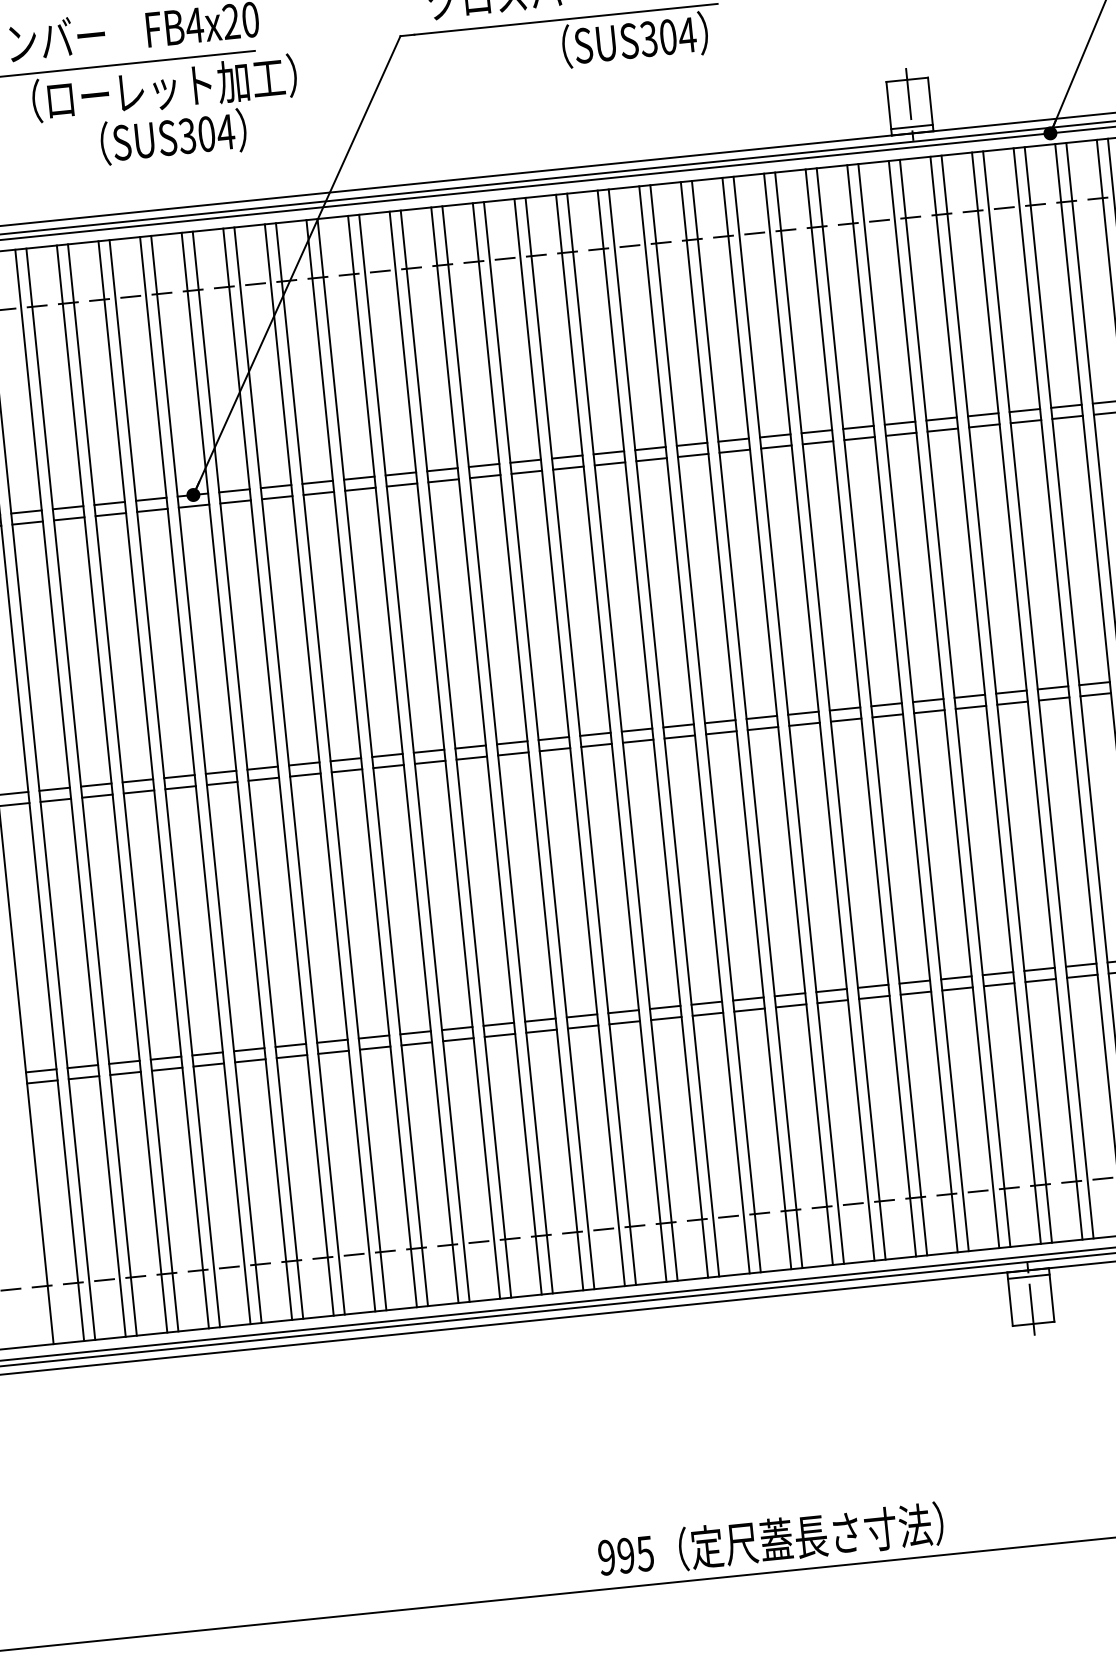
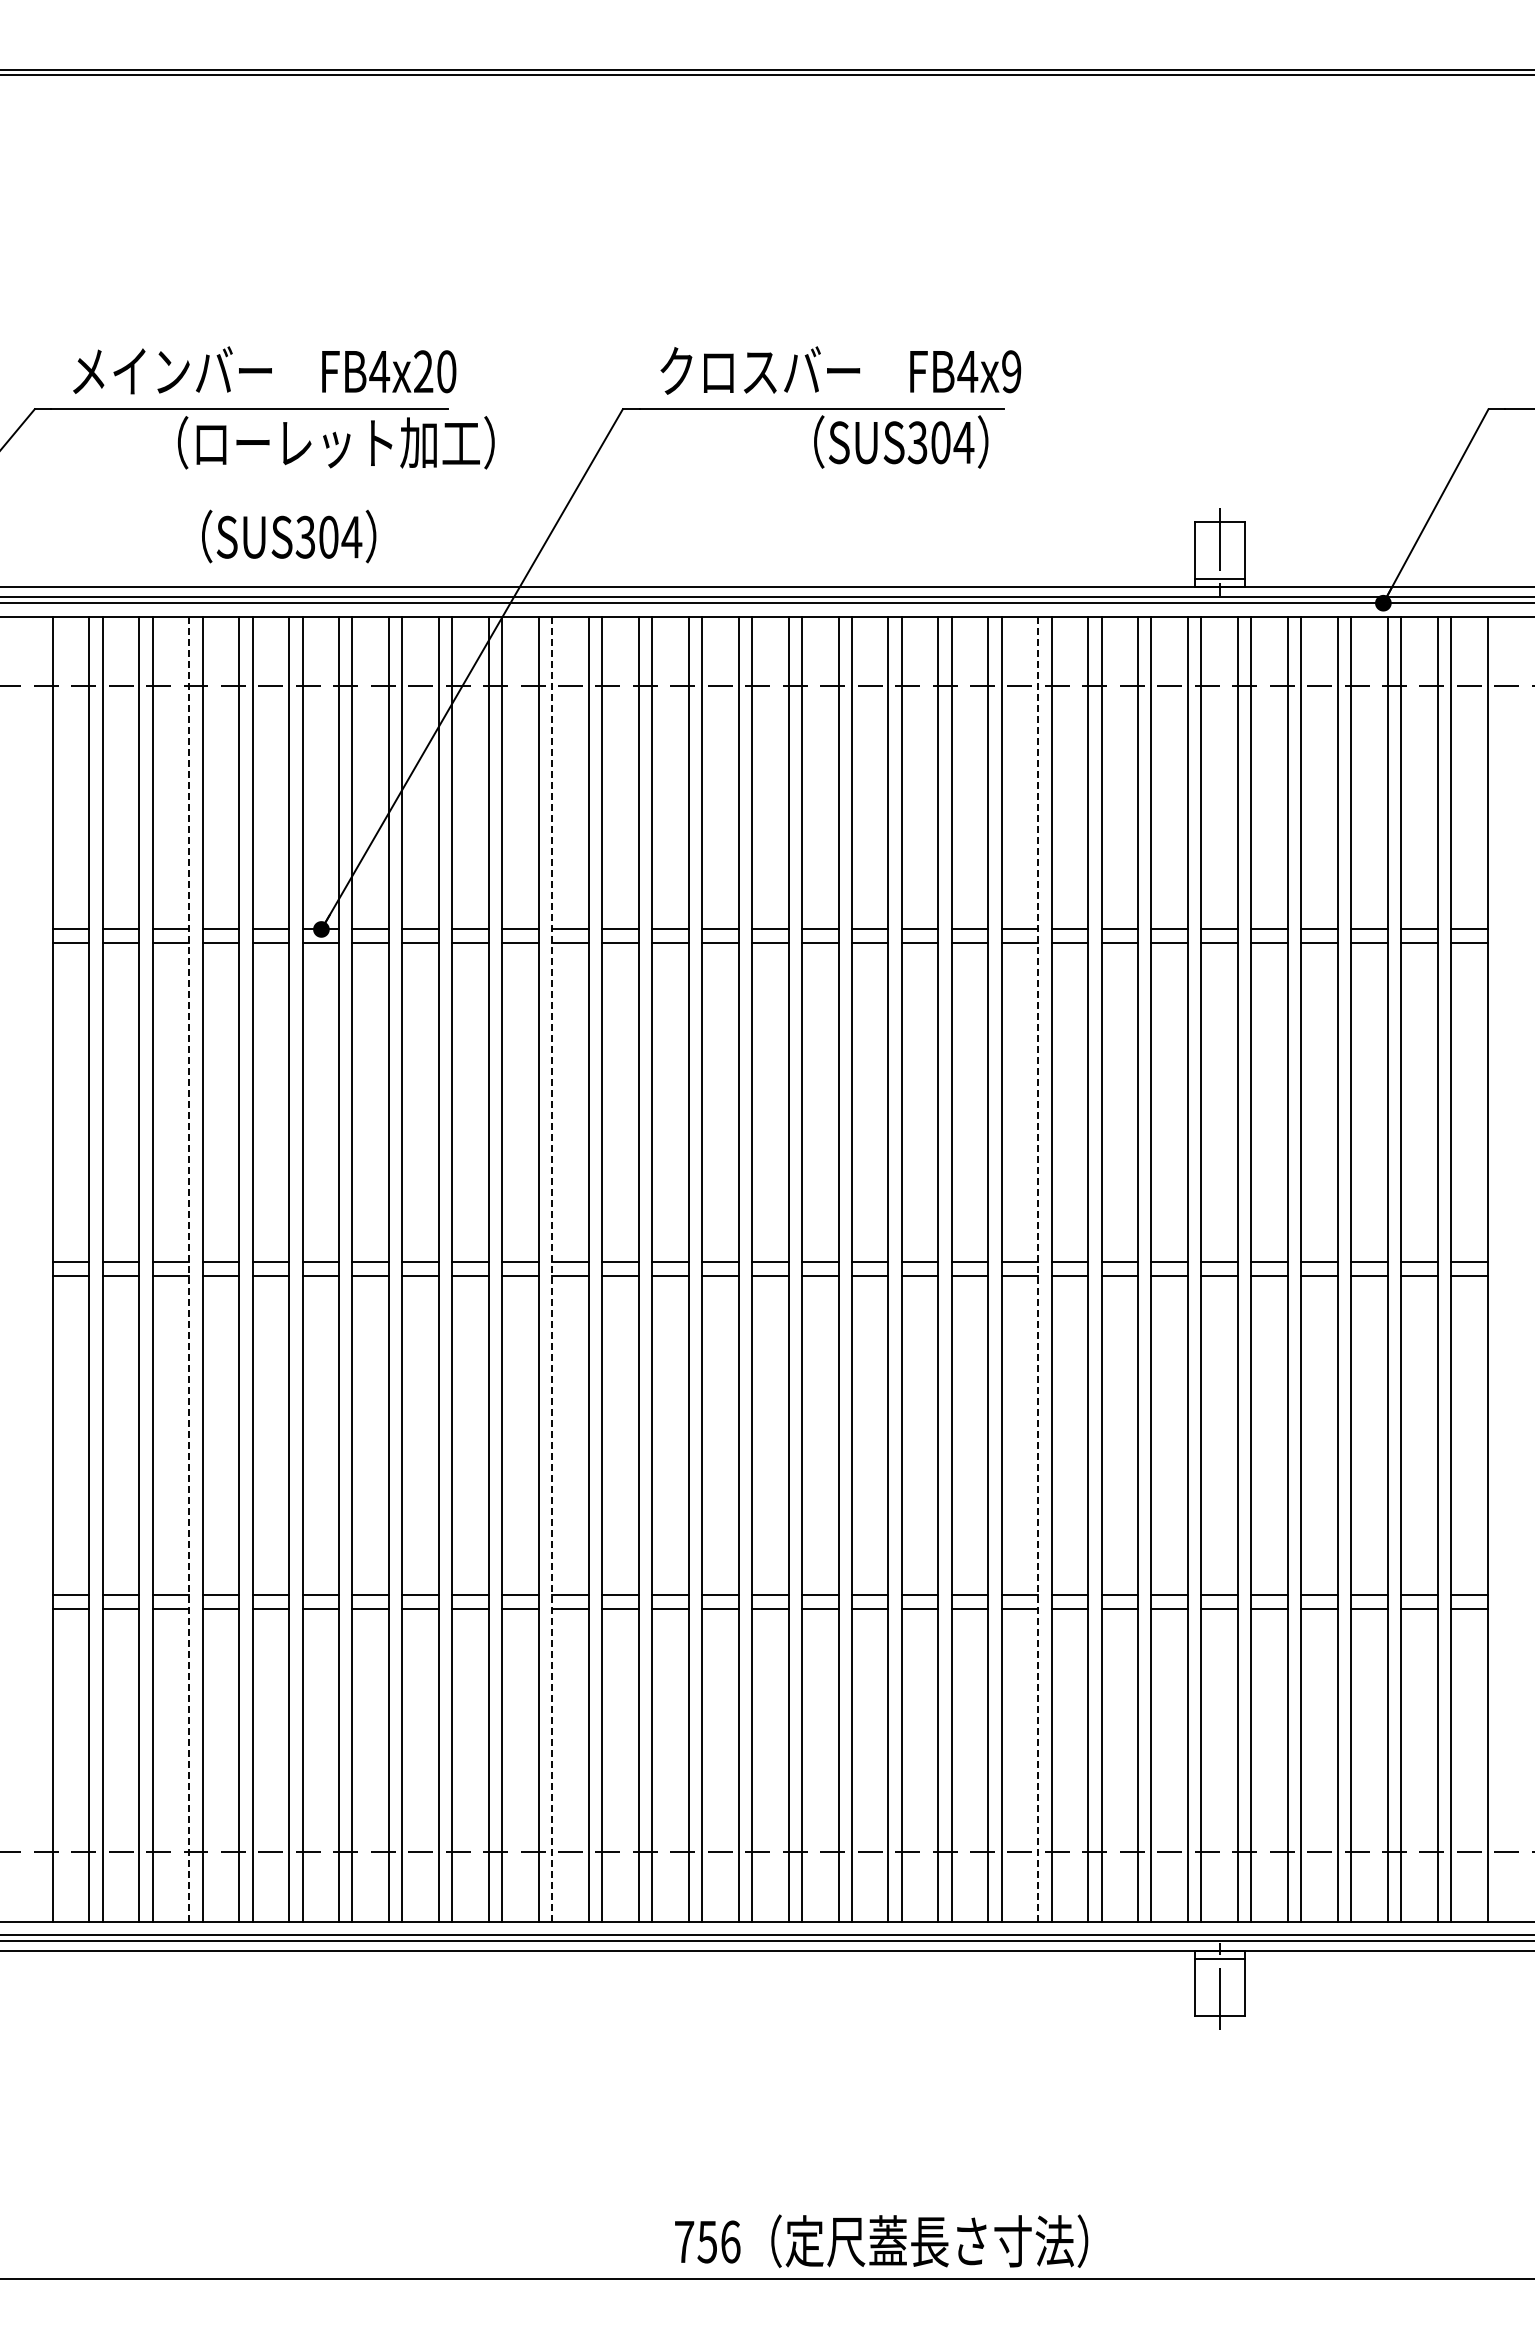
text: (173, 136) -> (289, 536), moved
line: (819, 717) -> (1038, 1269), solid -> dashed
line: (414, 758) -> (552, 1269), solid -> dashed
line: (112, 789) -> (189, 1269), solid -> dashed
text: (626, 1555) -> (707, 2241), 995 -> 756

